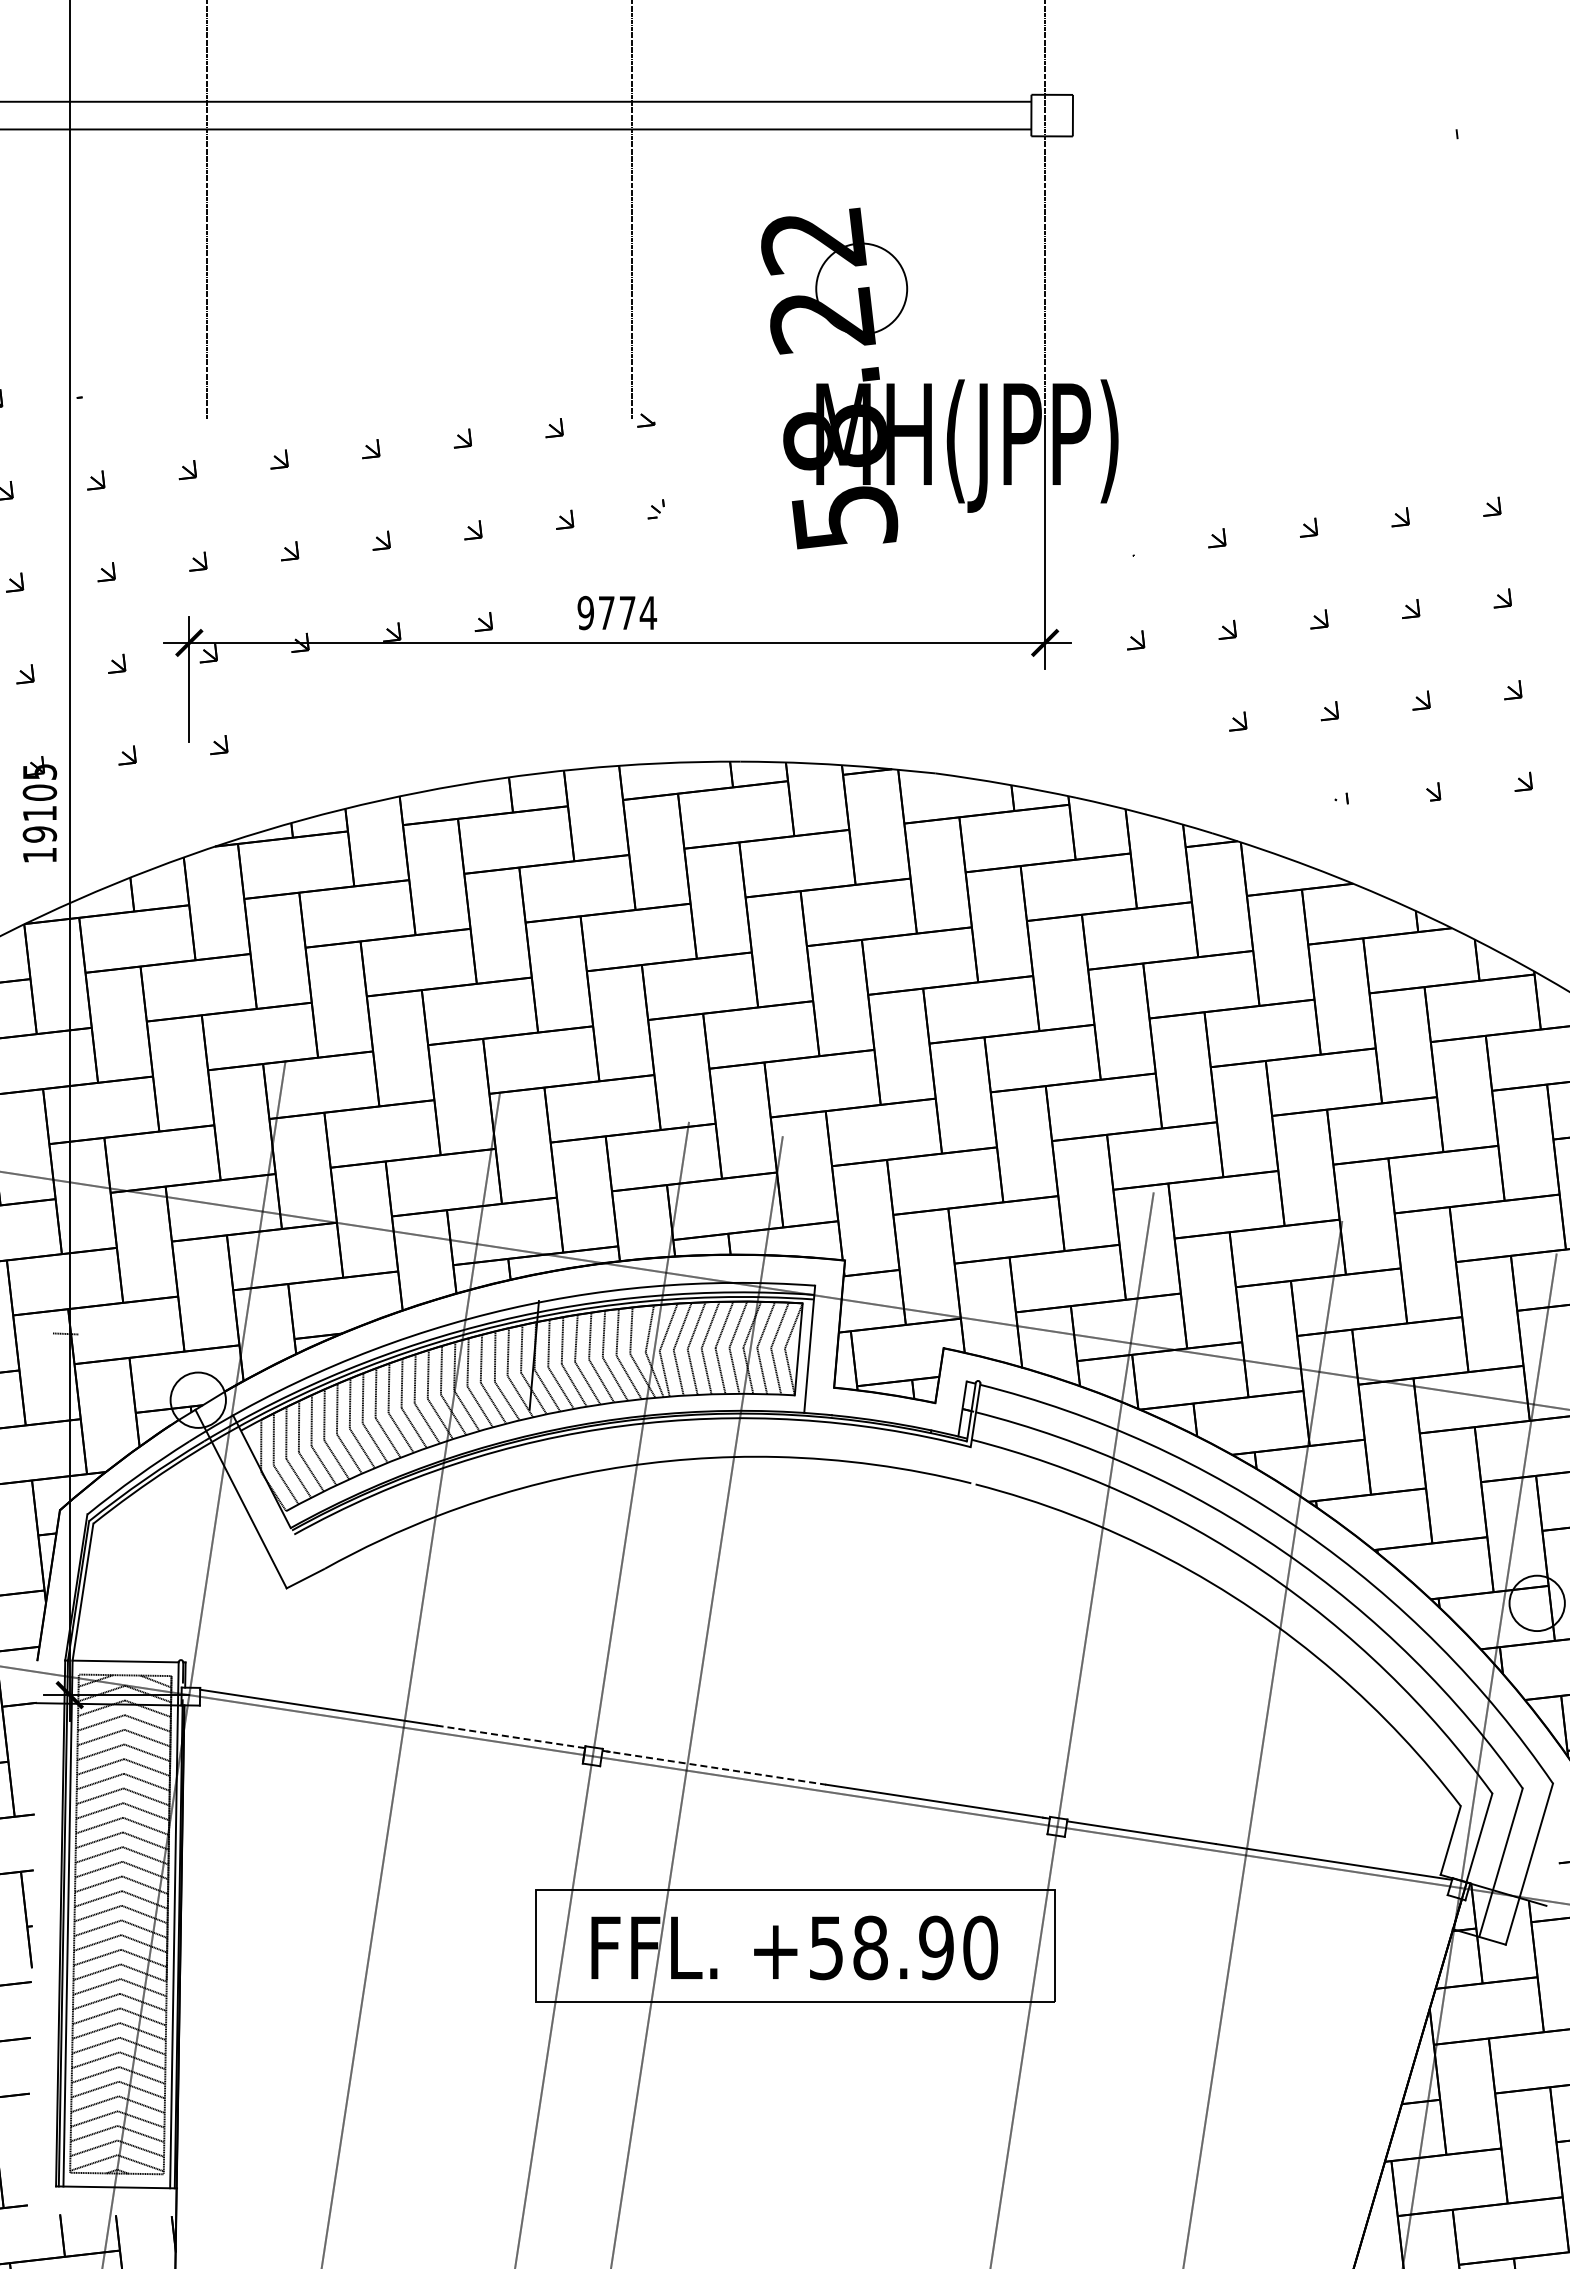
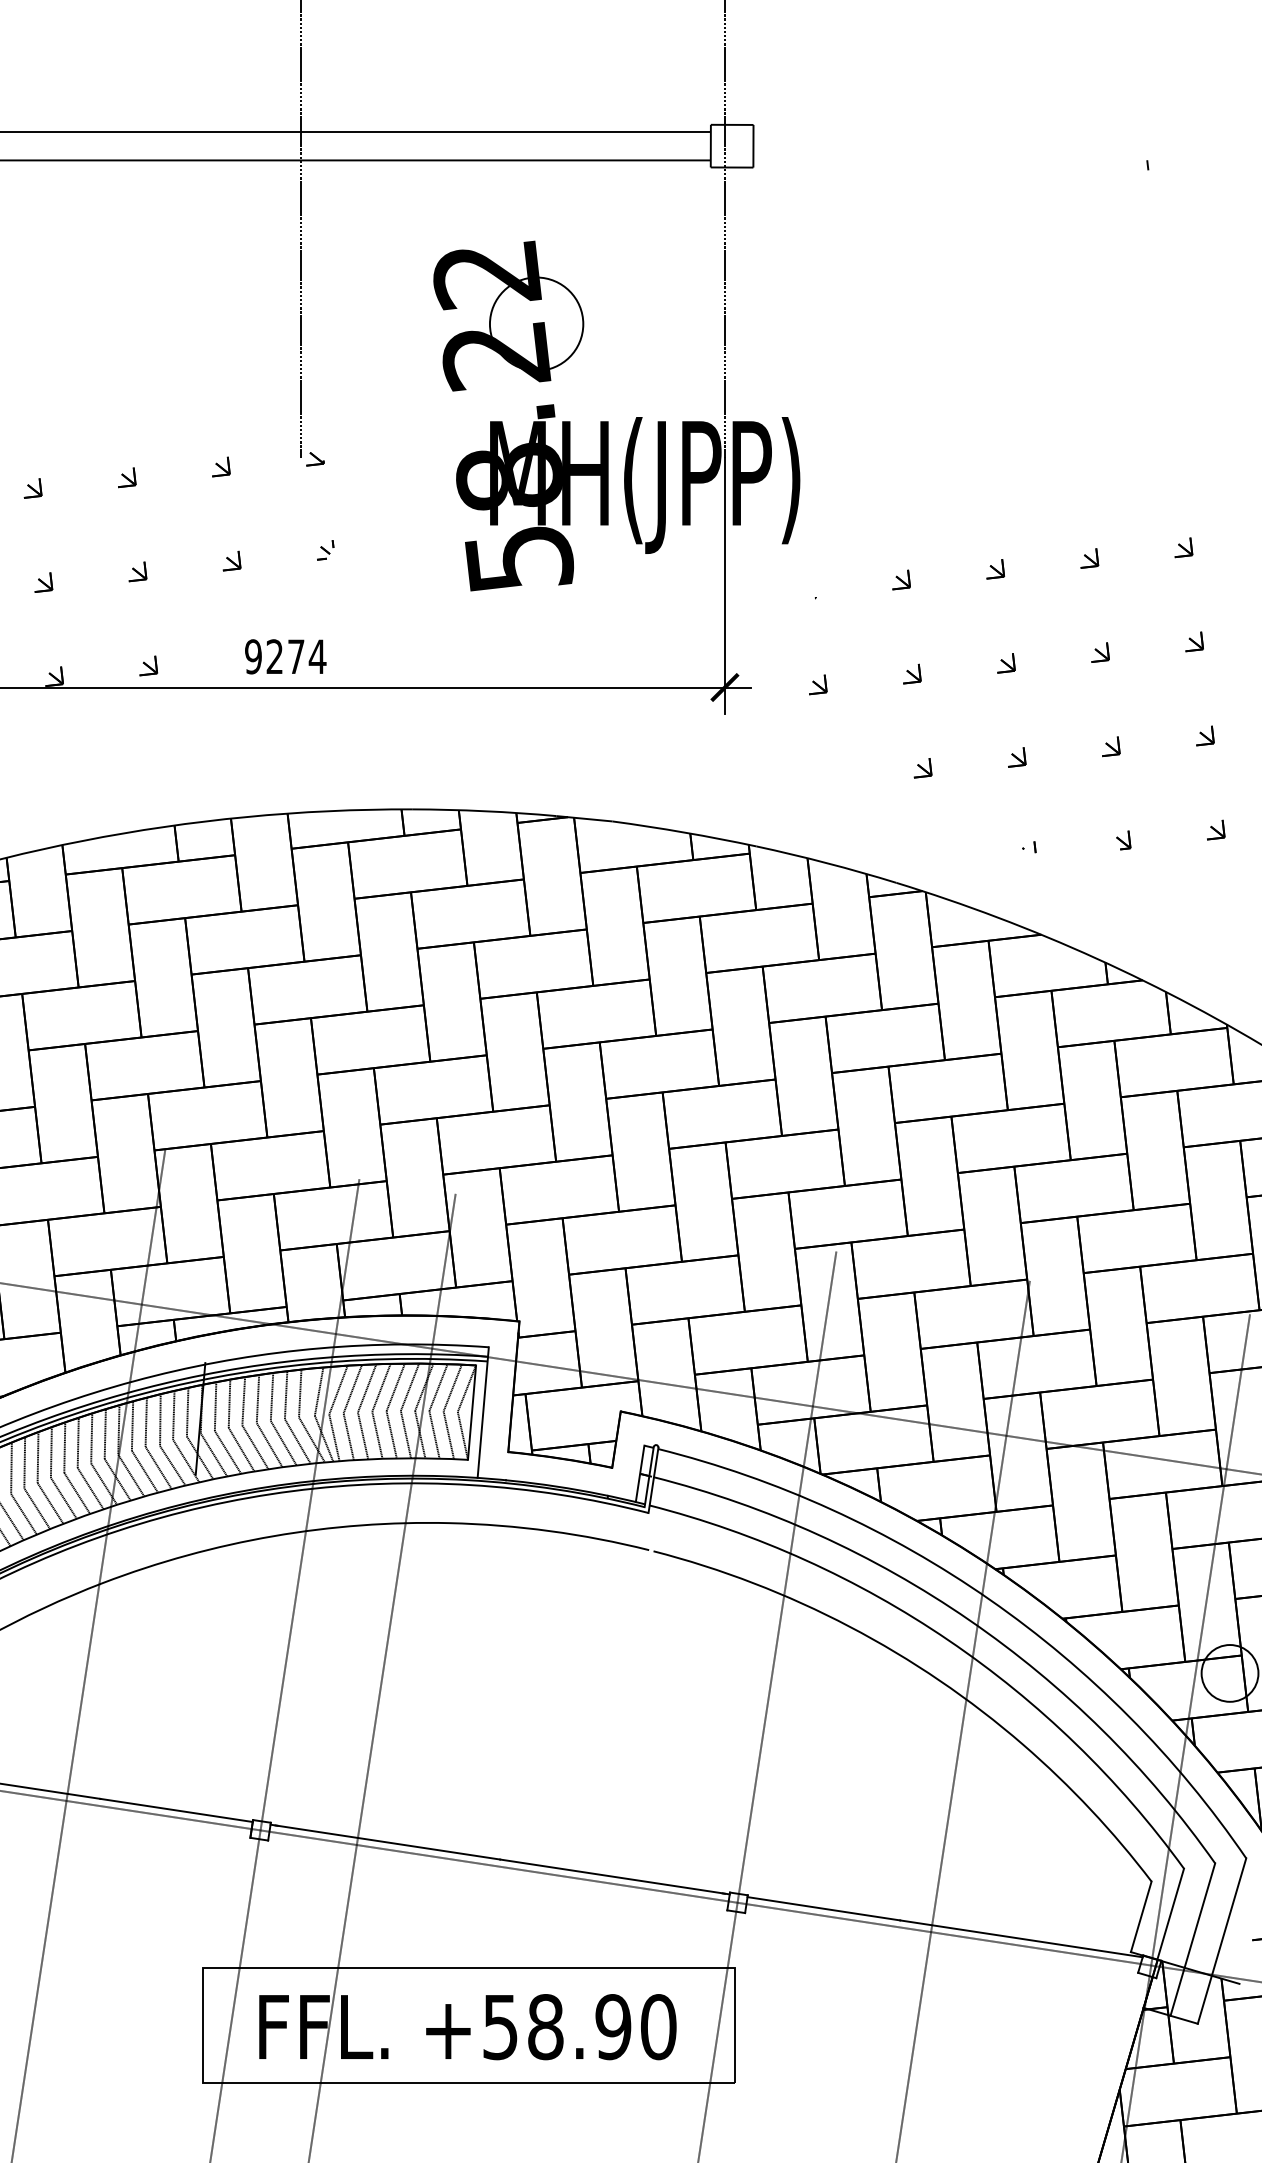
text: (606, 612) -> (274, 656), 9774 -> 9274
line: (511, 1736) -> (177, 1810), dashed -> solid
line: (714, 1767) -> (385, 1841), dashed -> solid

